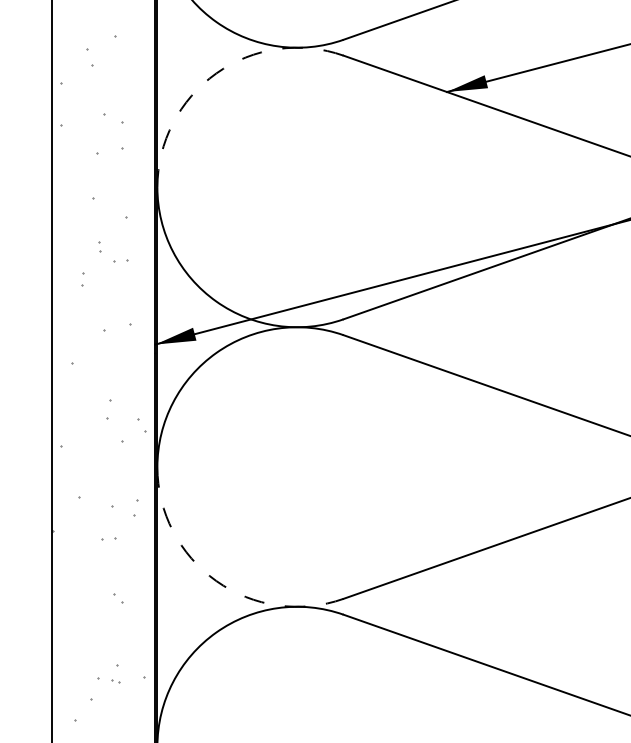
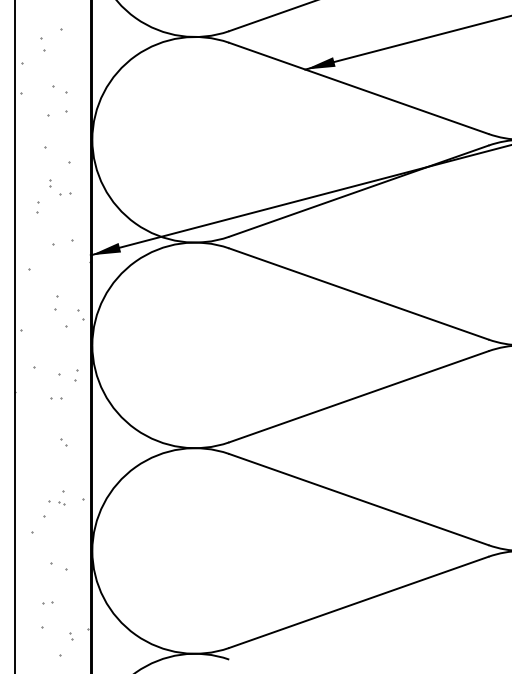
arc: (216, 72) -> (135, 55), dashed -> solid
arc: (216, 581) -> (135, 429), dashed -> solid

